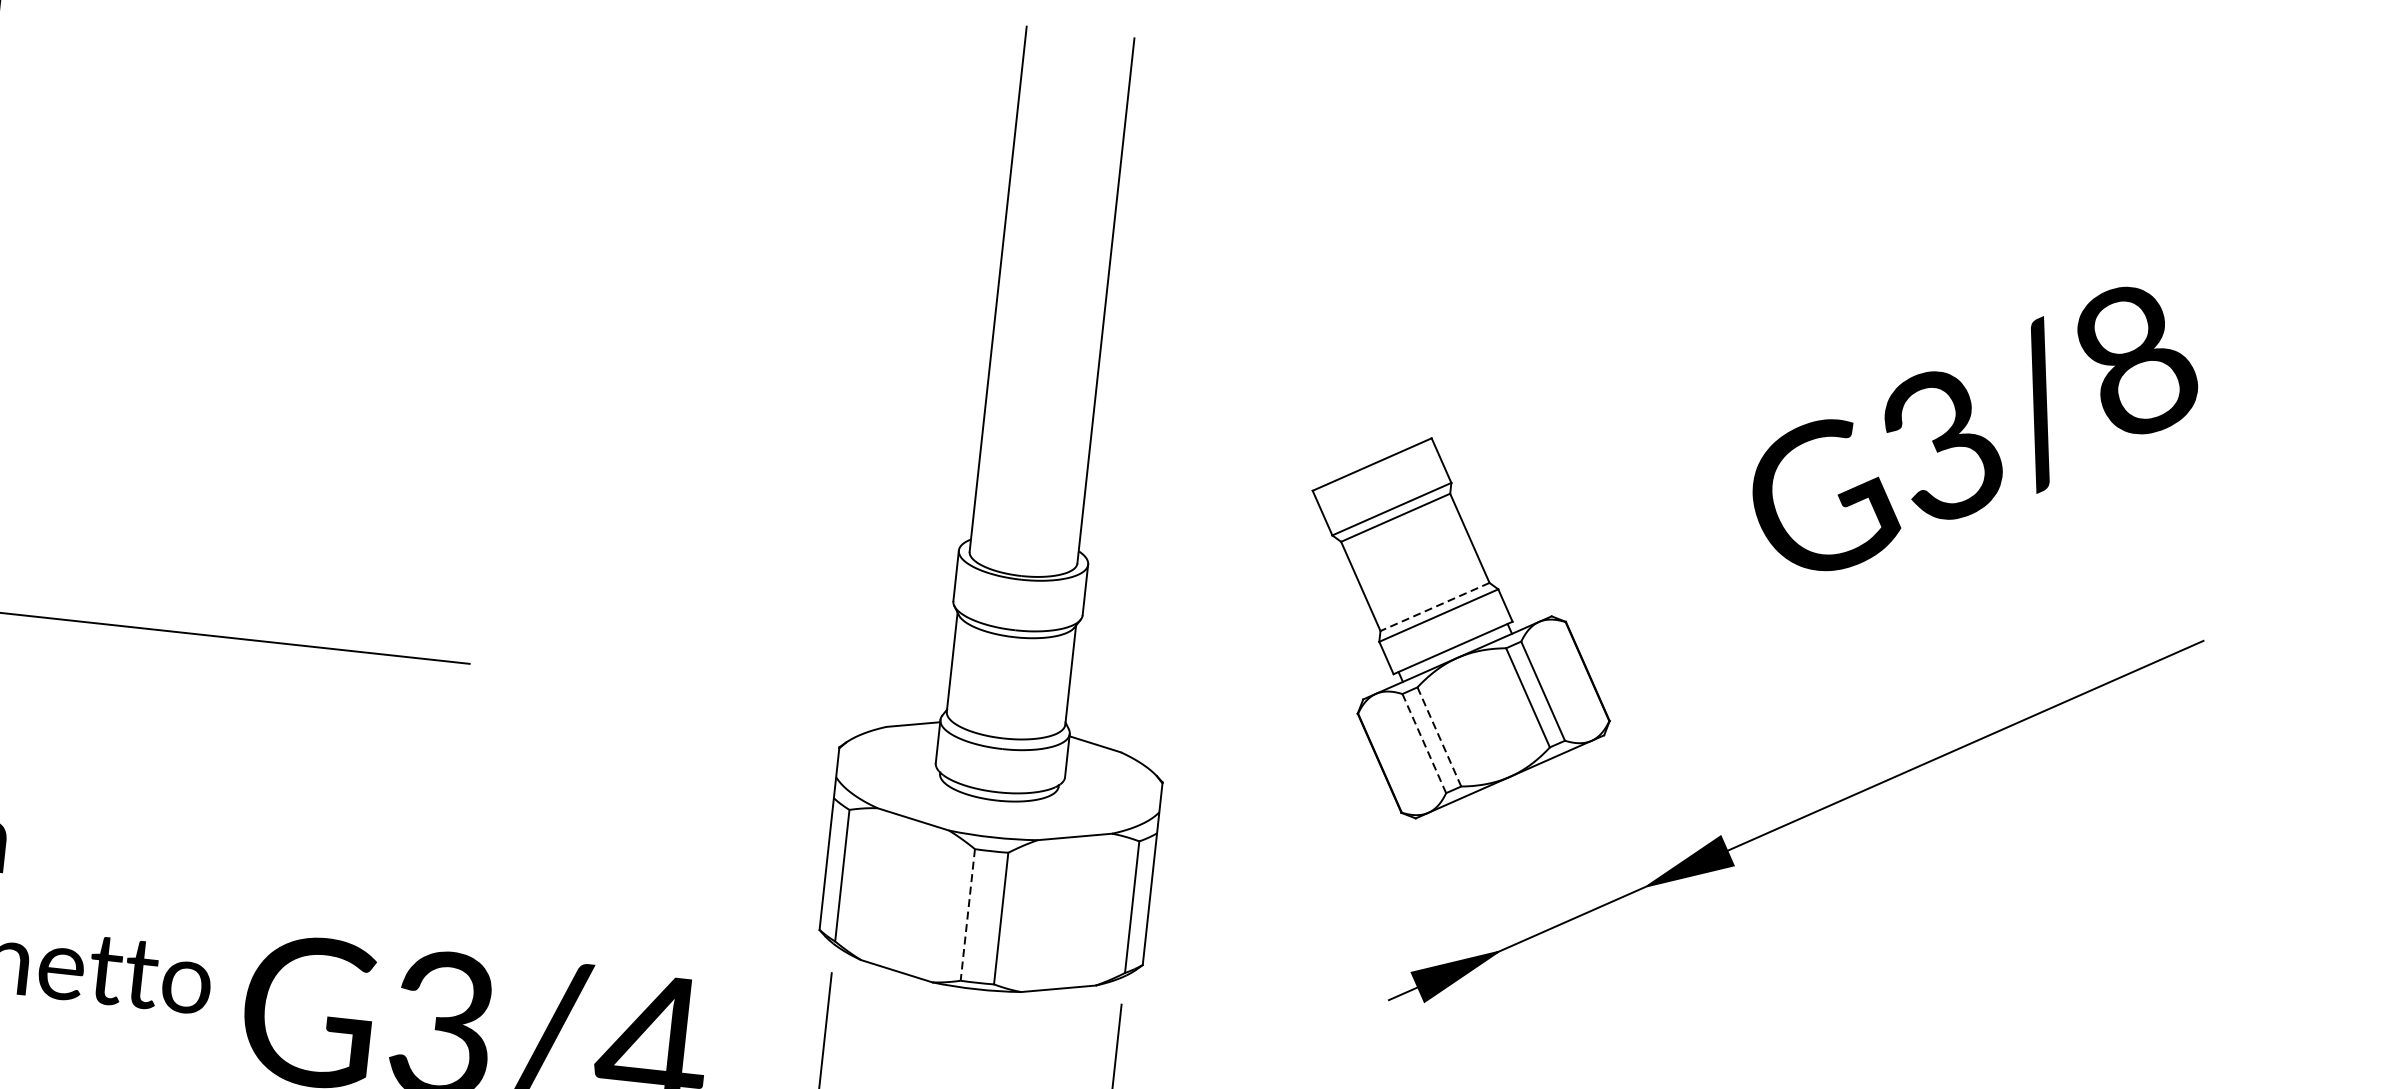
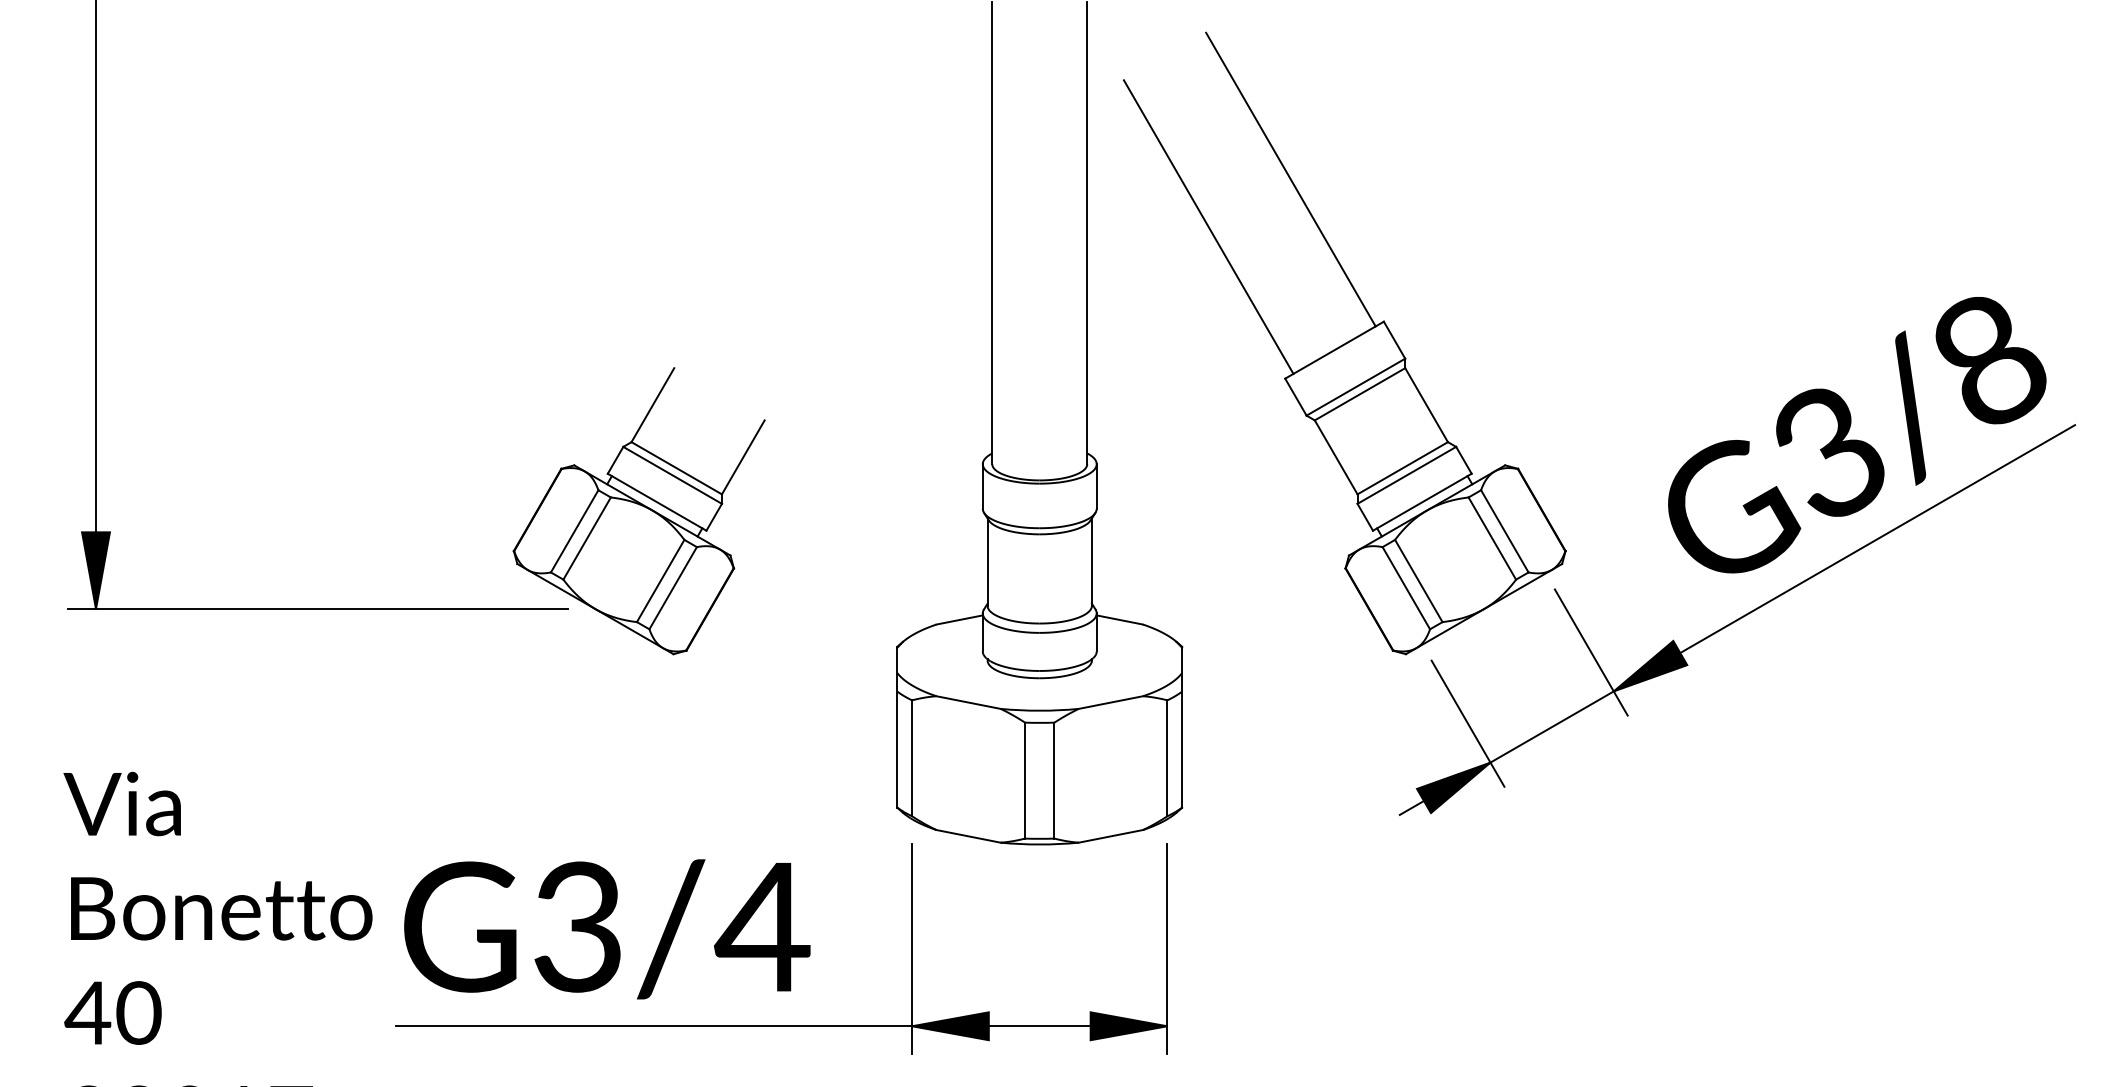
line: (1343, 265) -> (1290, 179), added
line: (1244, 308) -> (1208, 226), added
text: (1976, 429) -> (1857, 435), moved
part: (562, 561) -> (638, 511), added
line: (1434, 607) -> (1402, 468), dashed -> solid
line: (1440, 737) -> (1419, 581), dashed -> solid
line: (1424, 743) -> (1406, 588), dashed -> solid
line: (1625, 839) -> (1590, 652), added
line: (1477, 904) -> (1467, 723), added
line: (968, 914) -> (1025, 780), dashed -> solid

